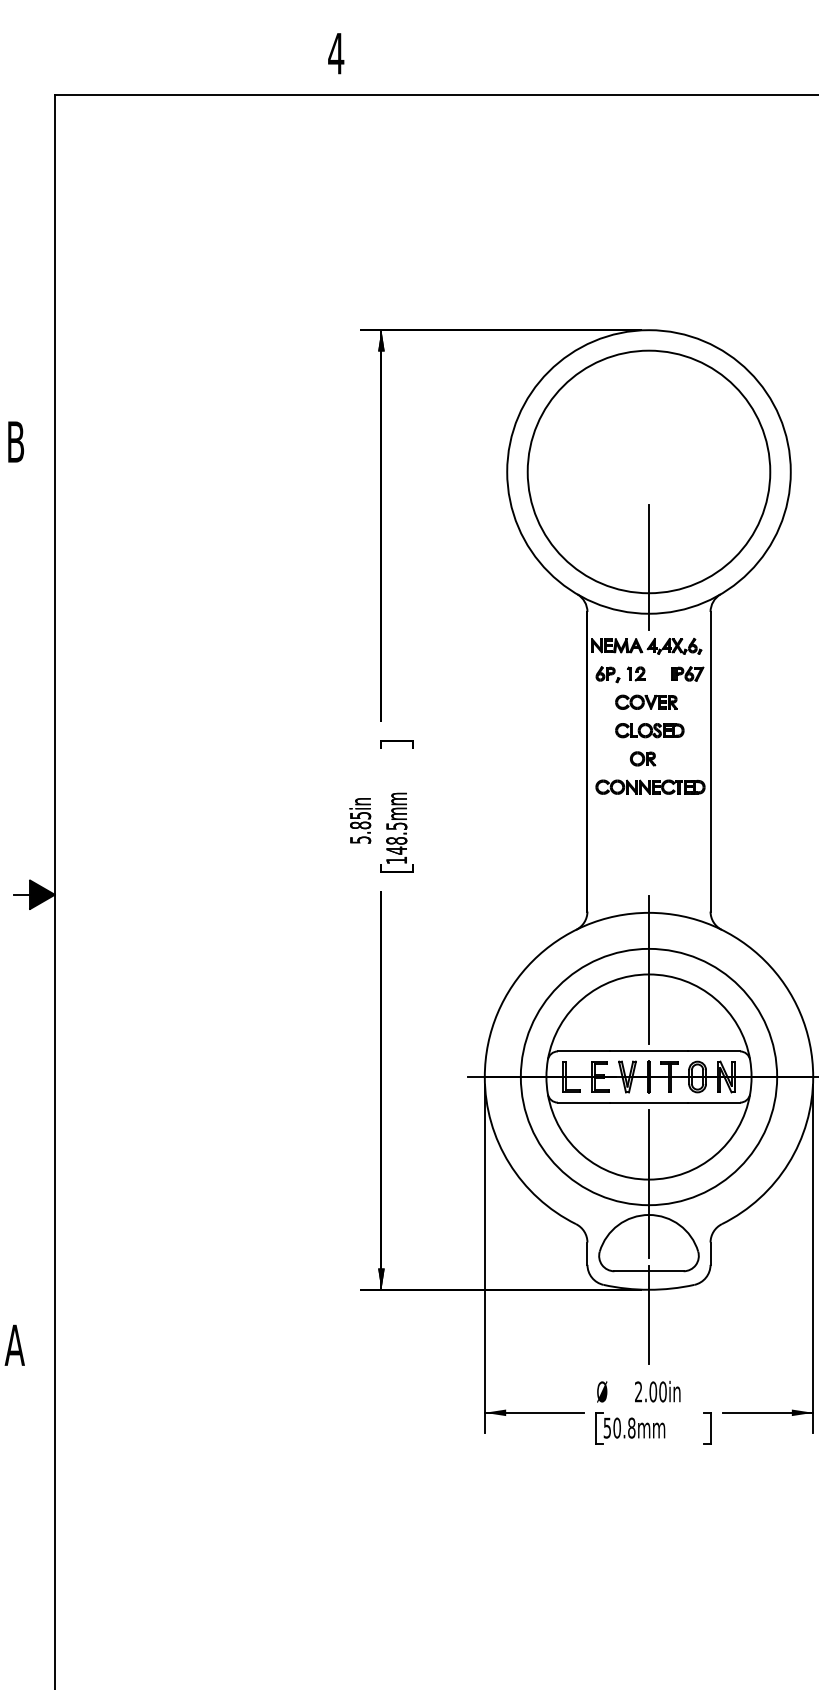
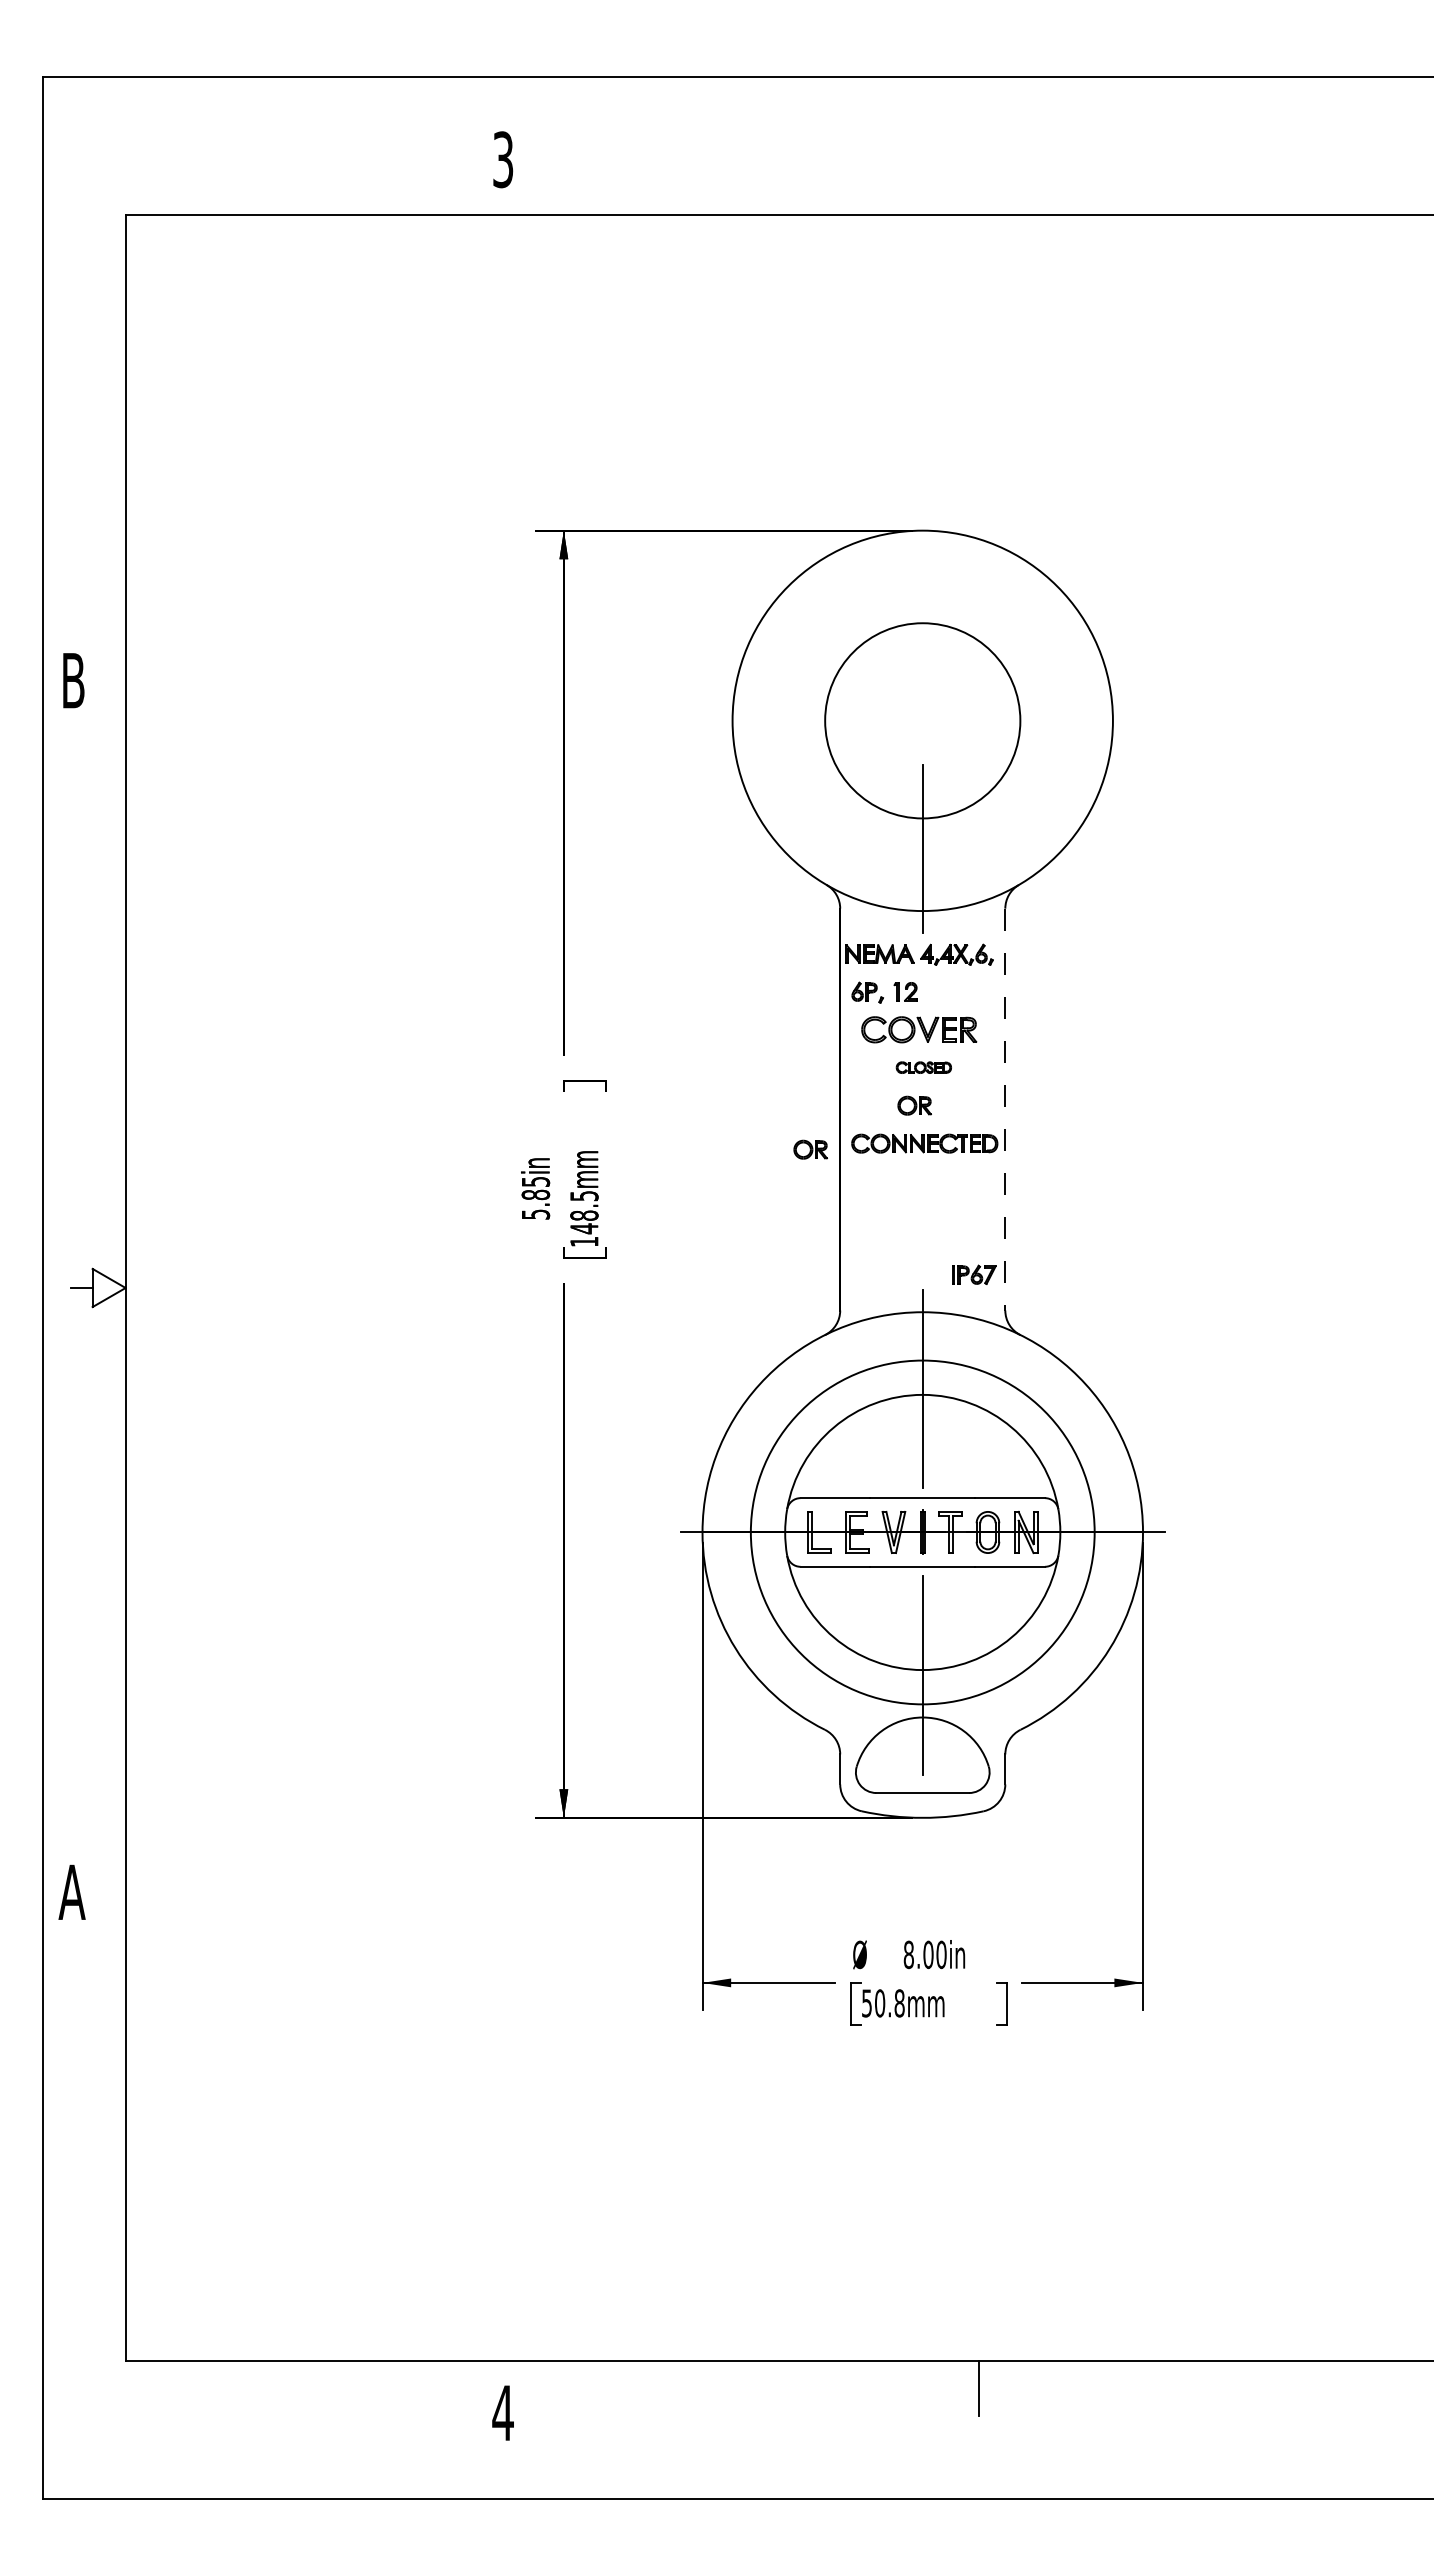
text: (336, 53) -> (503, 159), 4 -> 3
circle: (648, 471) -> (922, 720), size x0.6
part: (687, 673) -> (974, 1274), moved
part: (646, 702) -> (919, 1029), size x1.4
part: (649, 730) -> (923, 1067), size x0.6
line: (710, 761) -> (1005, 1109), solid -> dashed
part: (565, 791) -> (810, 1149), added
fill: (41, 894) -> (108, 1287), removed
line: (648, 1315) -> (922, 1852), removed
text: (638, 1391) -> (908, 1954), 2.00in -> 8.00in

